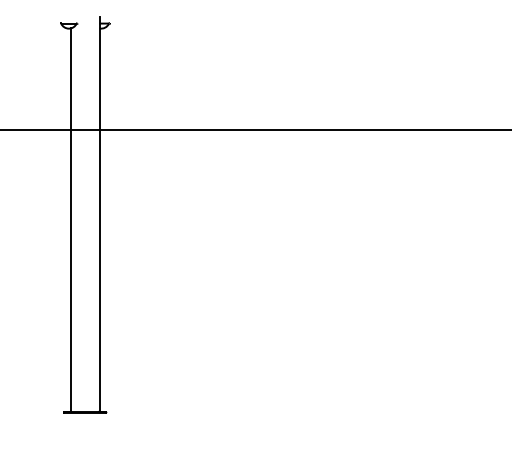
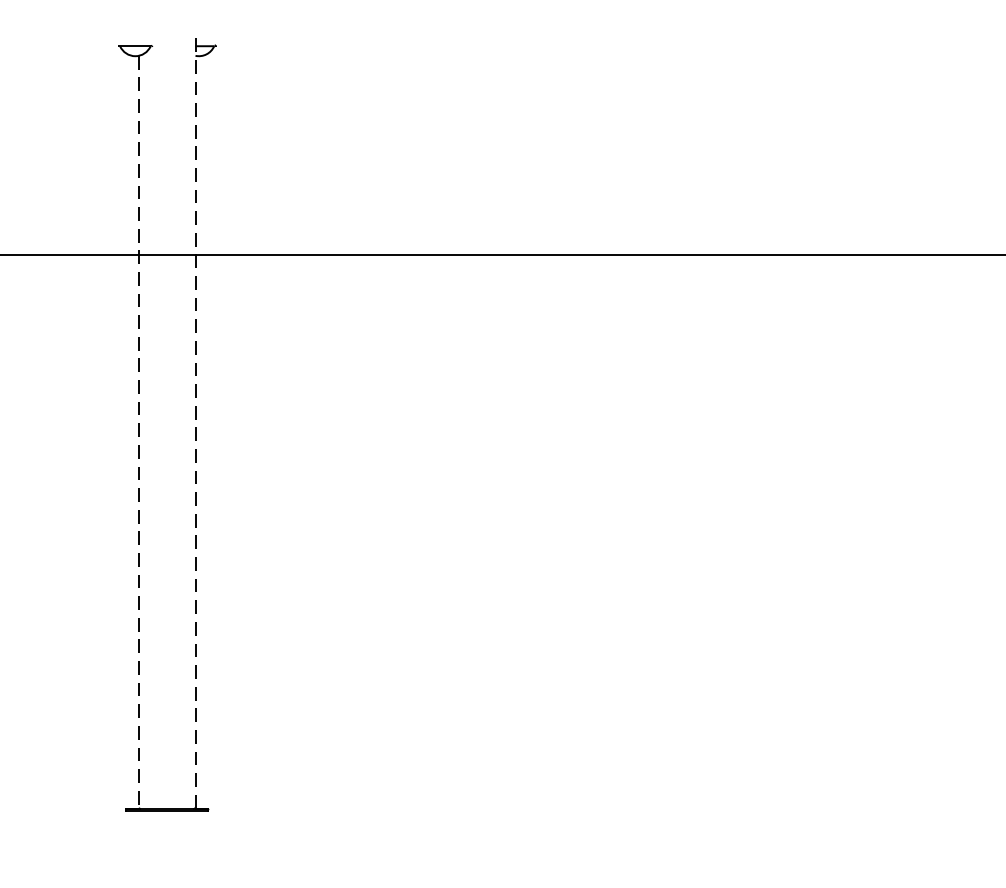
line: (99, 213) -> (195, 419), solid -> dashed
line: (70, 220) -> (138, 433), solid -> dashed

